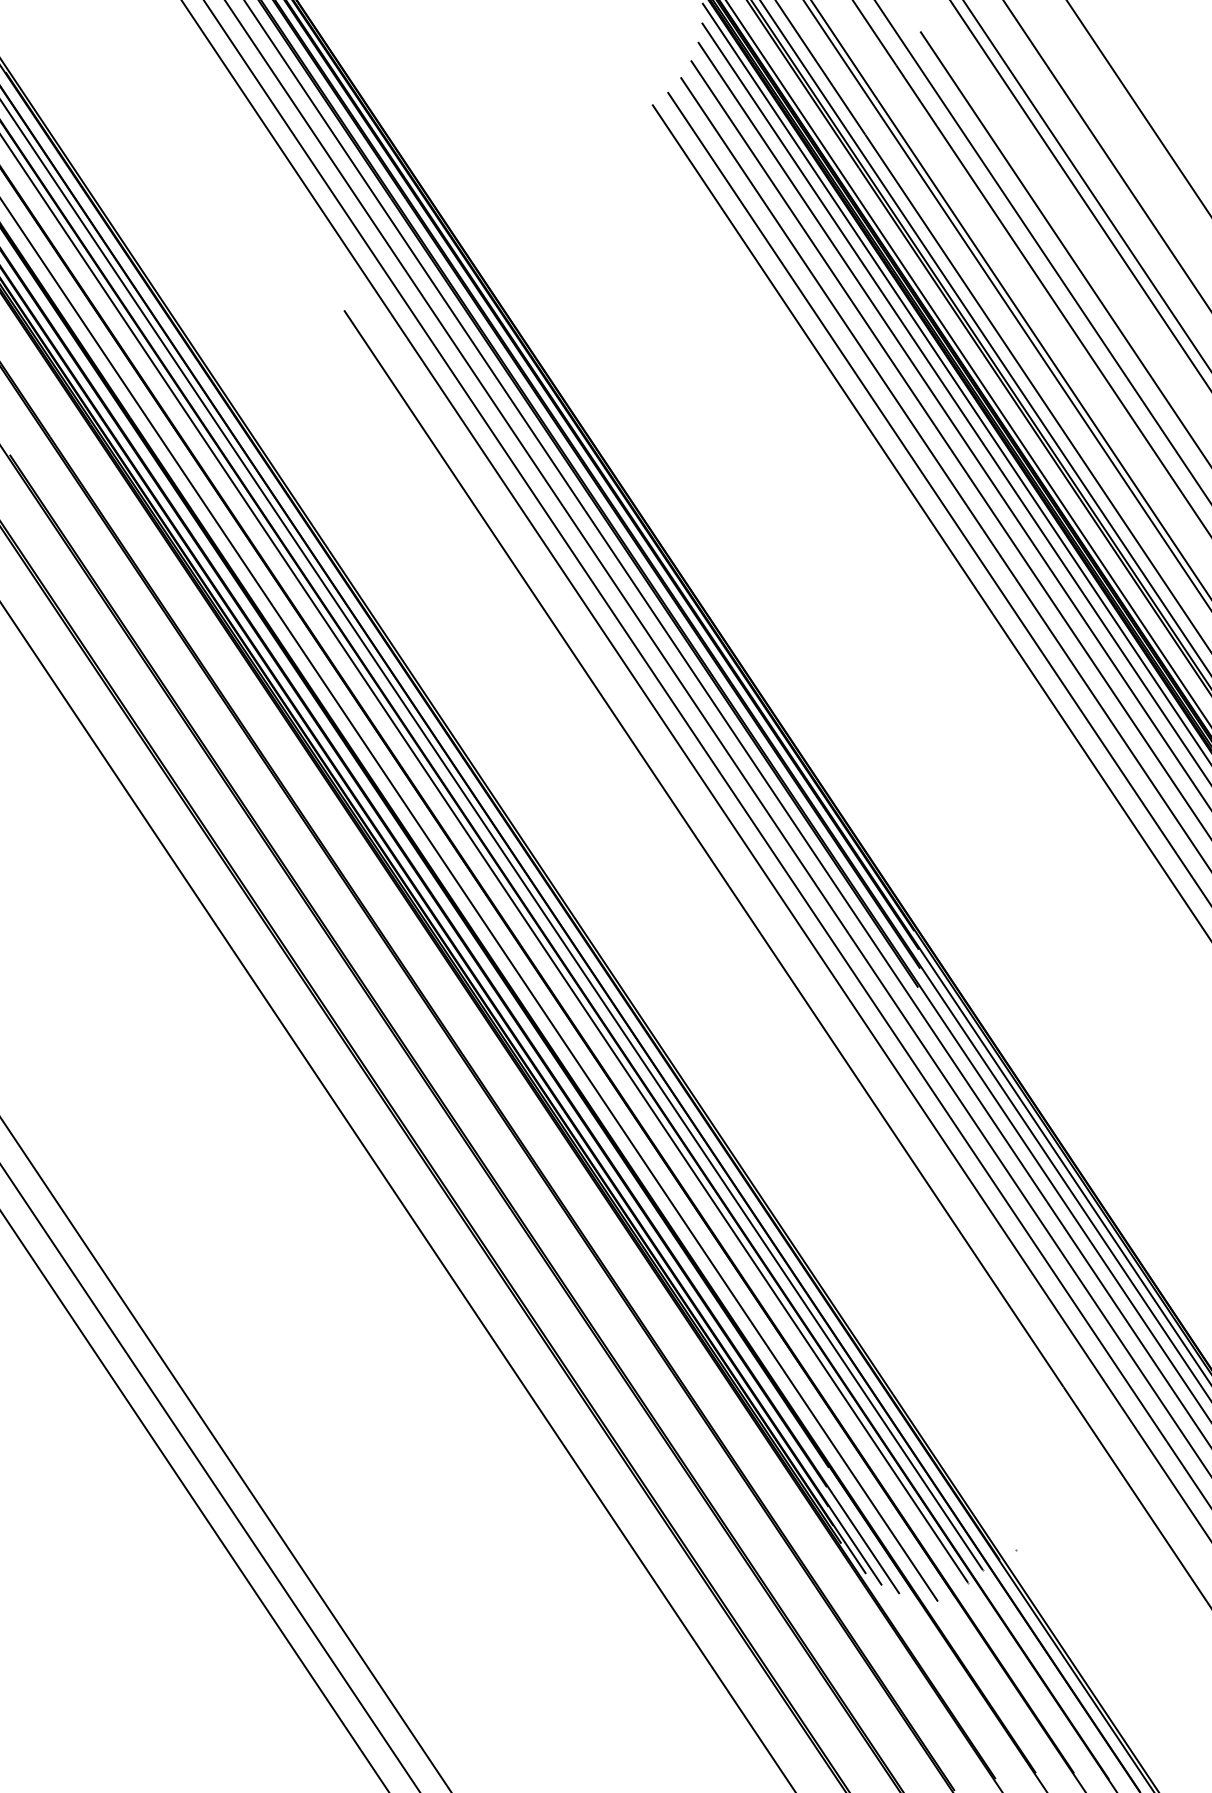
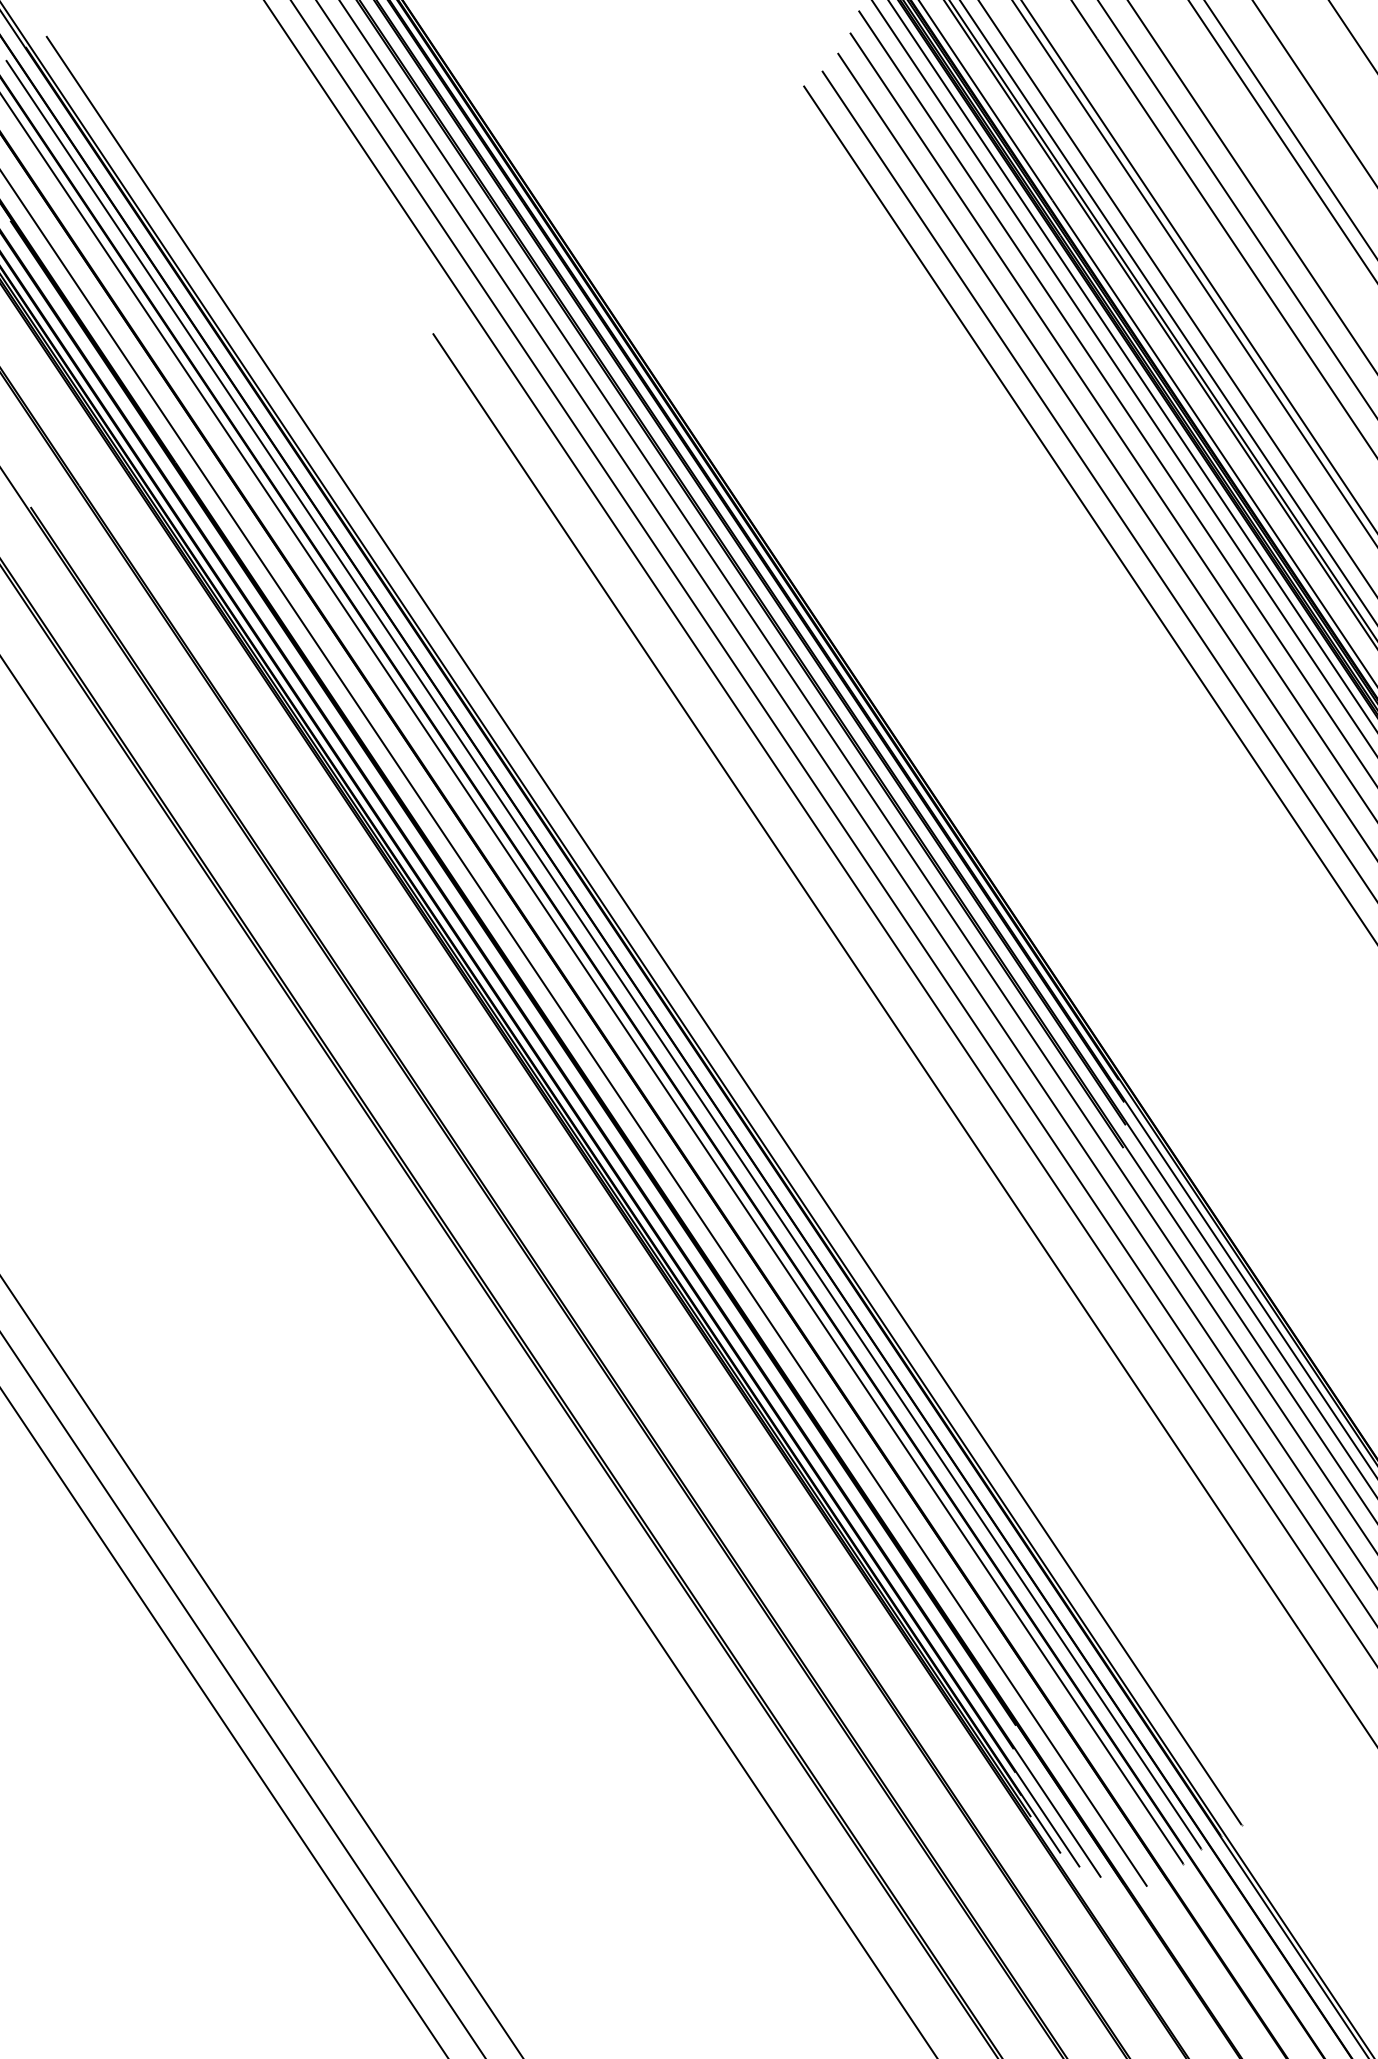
line: (519, 806) -> (643, 930), added

